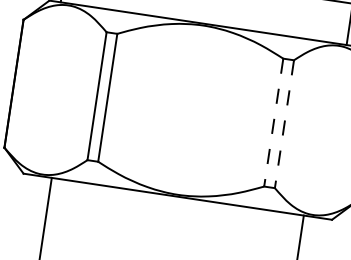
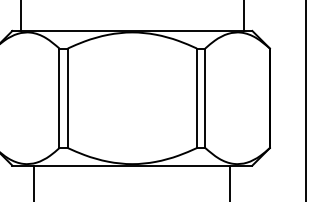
line: (273, 122) -> (196, 98), dashed -> solid
line: (284, 124) -> (205, 98), dashed -> solid

